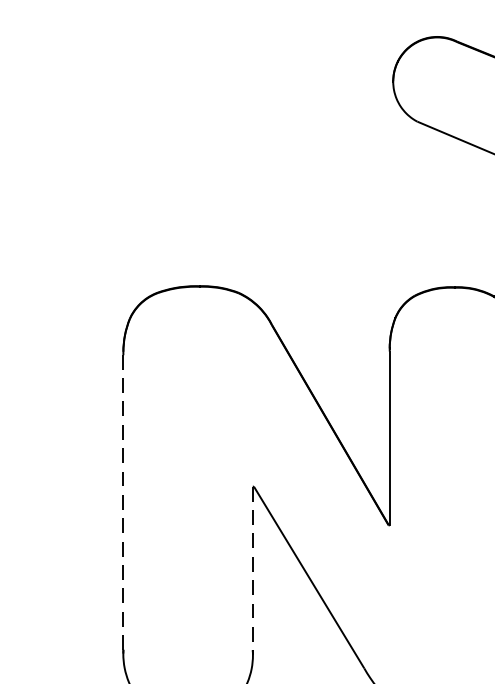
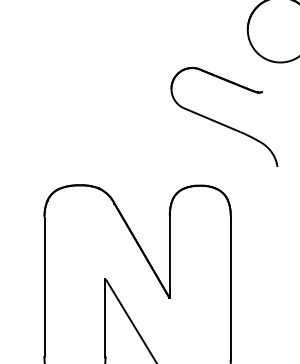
line: (123, 501) -> (44, 286), dashed -> solid
line: (252, 569) -> (105, 318), dashed -> solid

